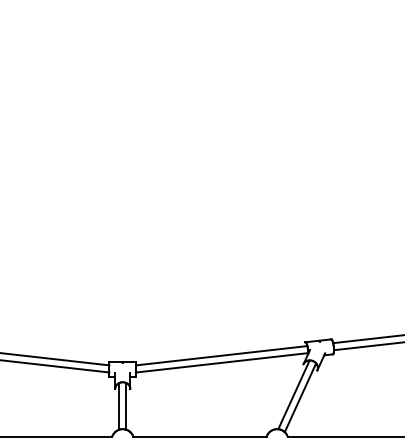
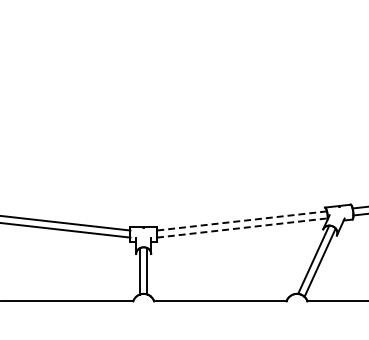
line: (221, 355) -> (241, 220), solid -> dashed
line: (222, 362) -> (242, 227), solid -> dashed

